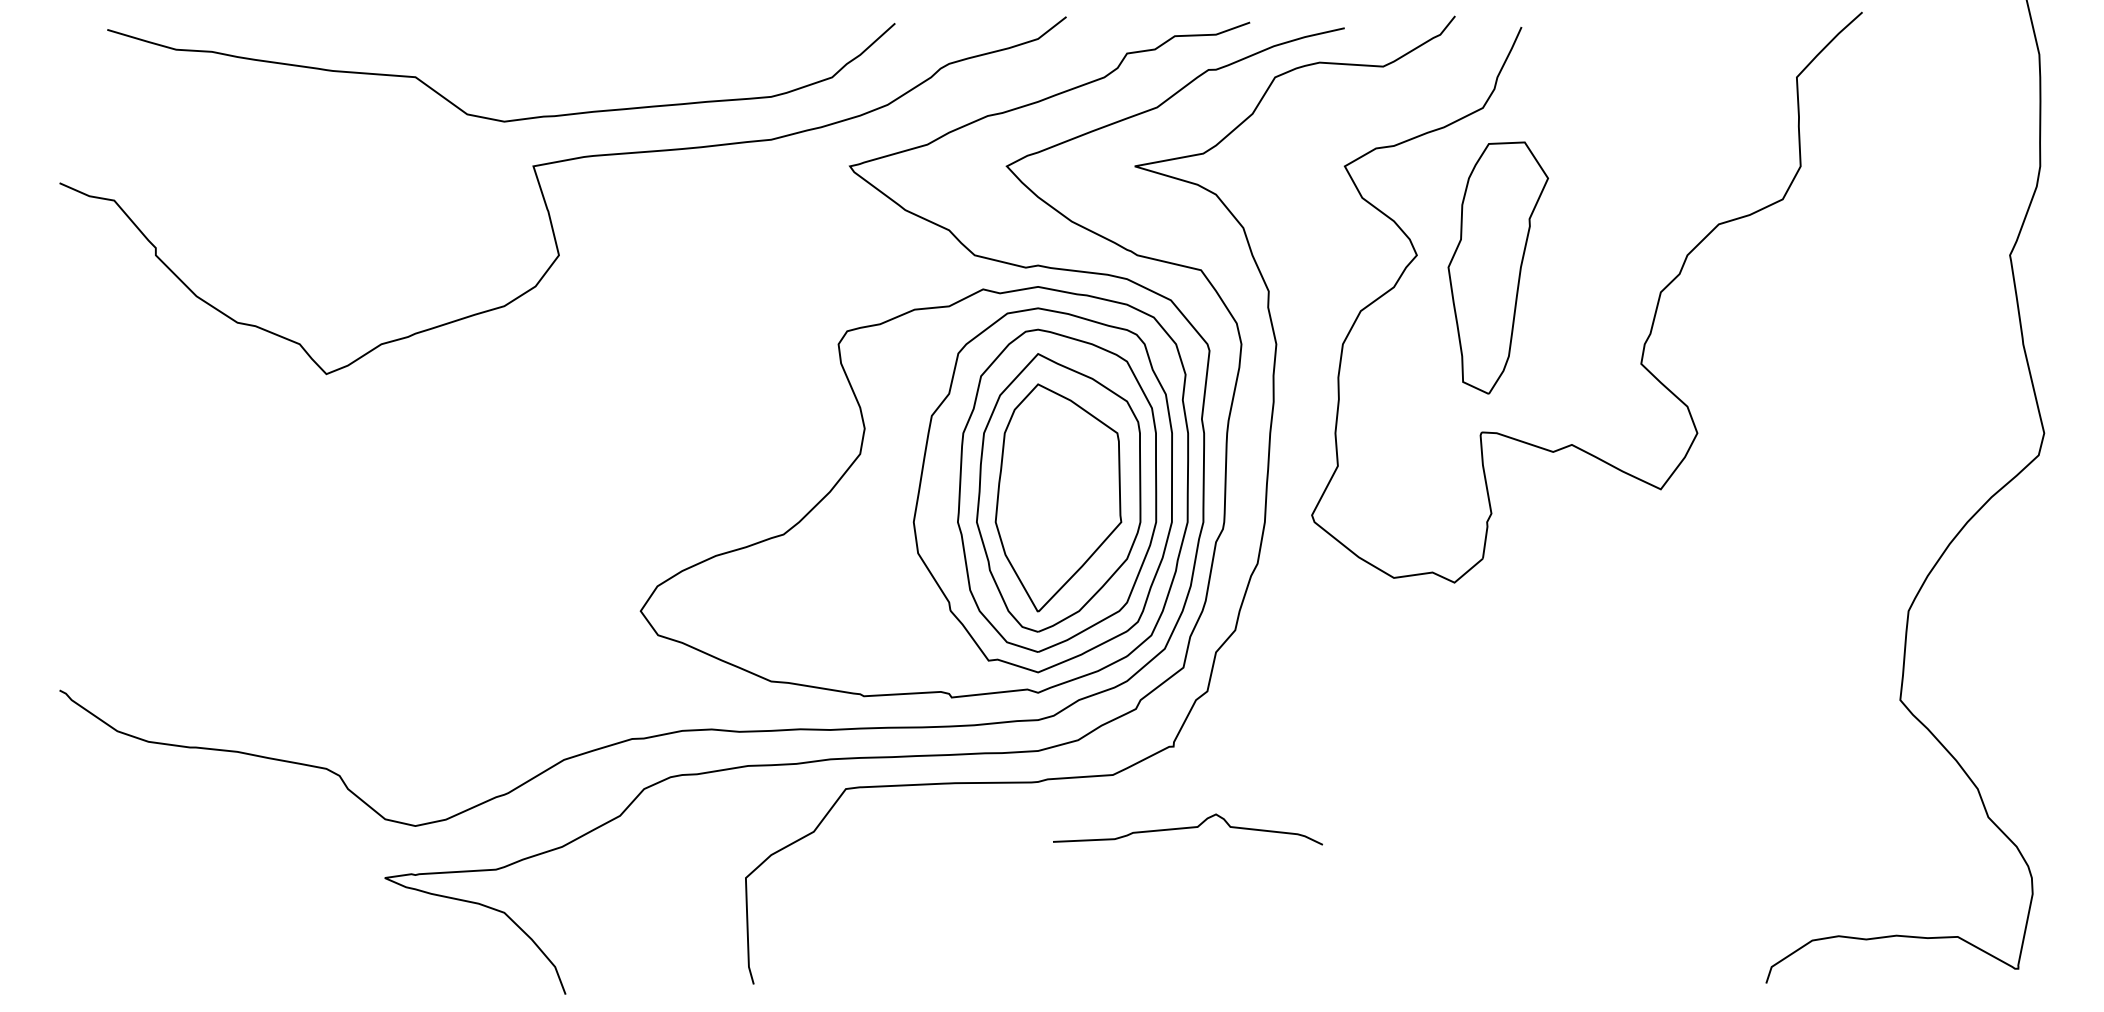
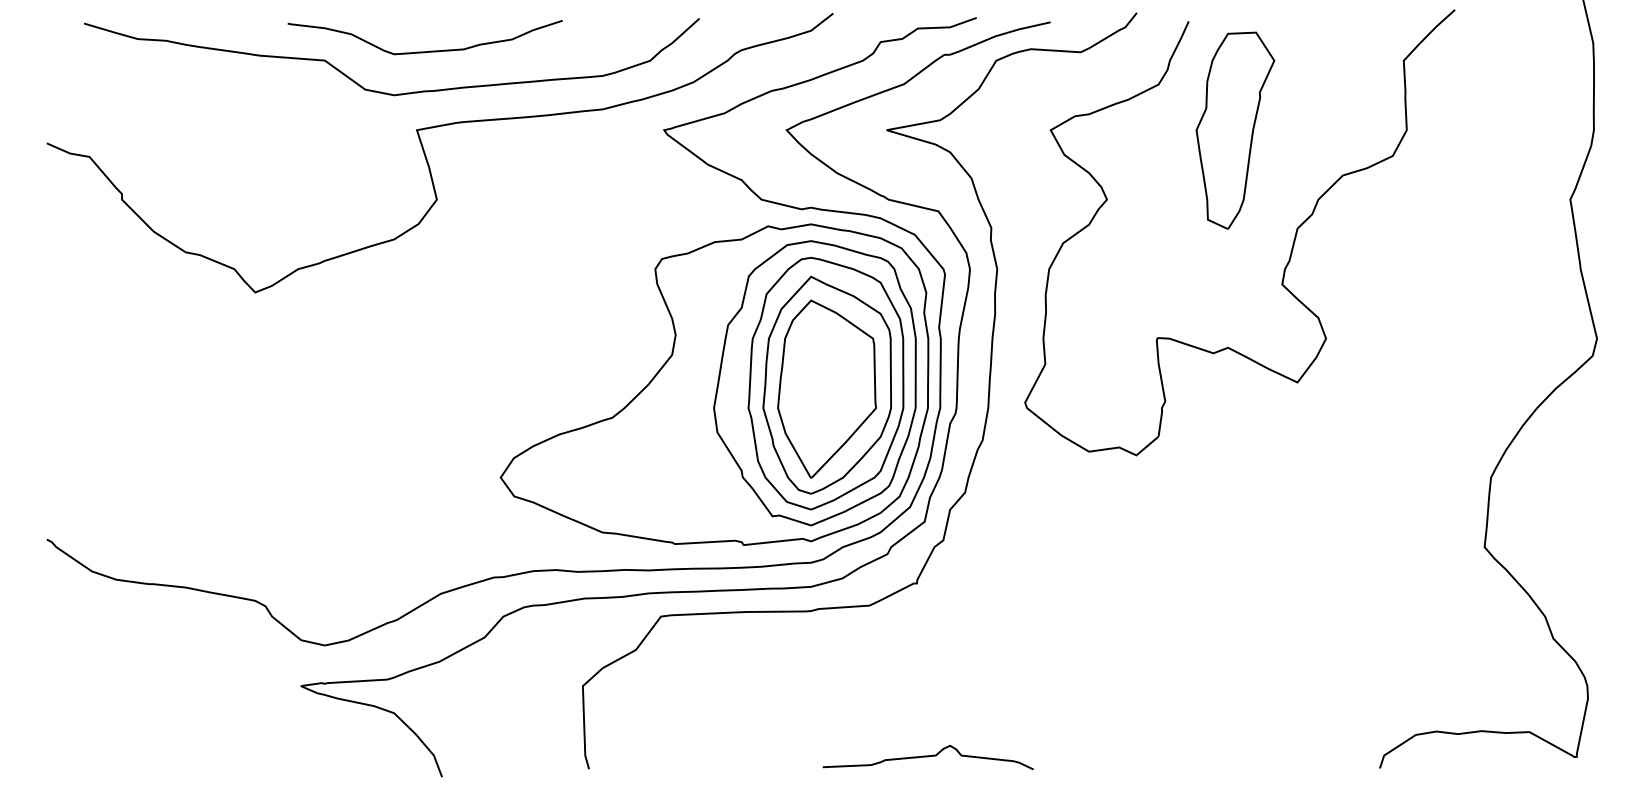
curve: (544, 65) -> (425, 51), added
part: (1497, 267) -> (1234, 130), moved
curve: (1187, 828) -> (927, 756), moved

